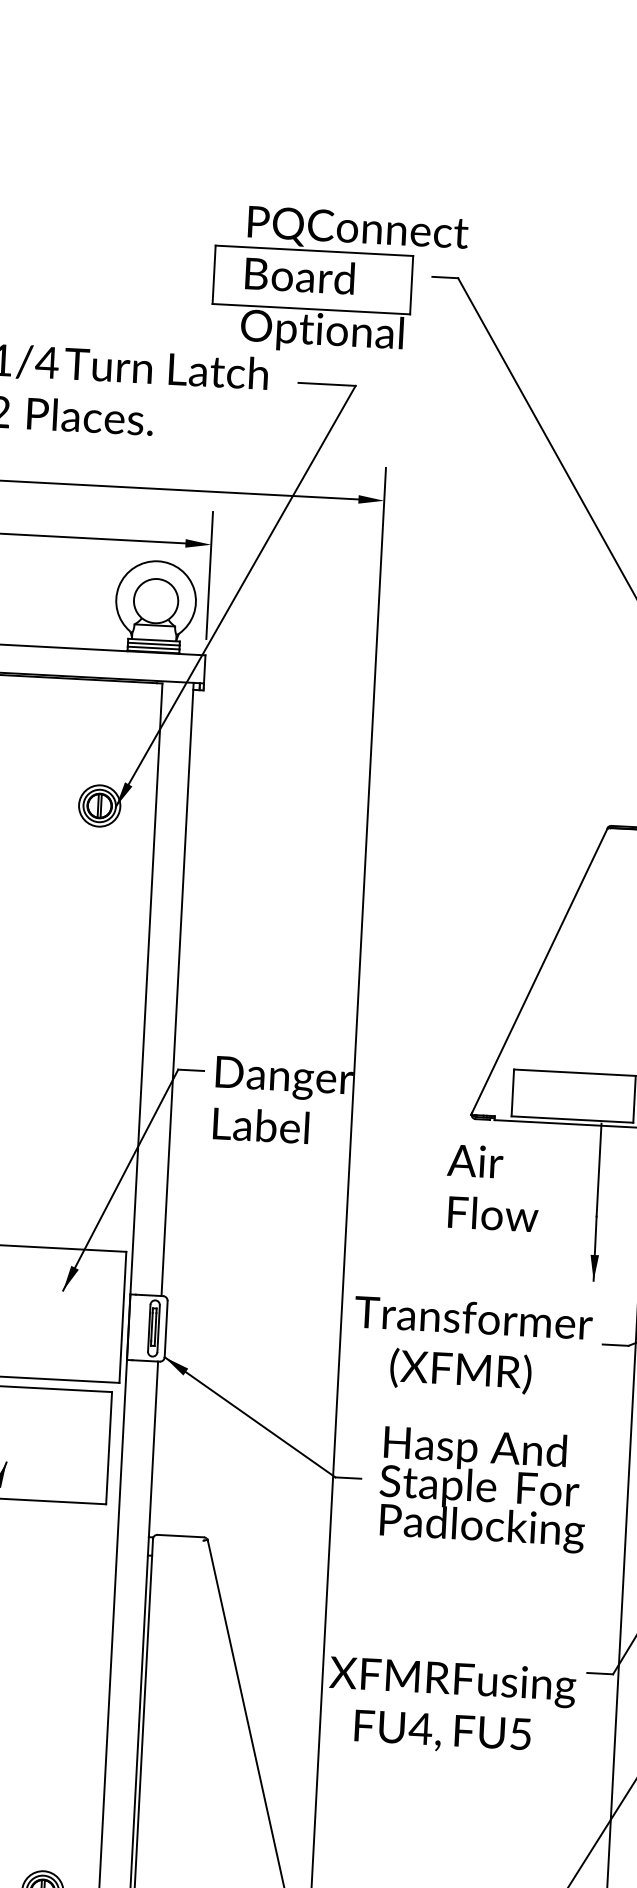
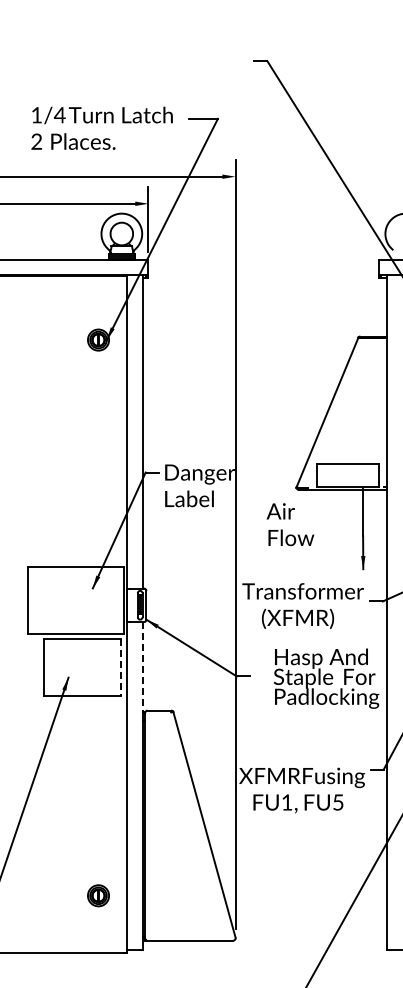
part: (338, 280) -> (206, 65), removed
text: (493, 1187) -> (290, 524), moved
line: (109, 1448) -> (120, 667), solid -> dashed
line: (154, 1450) -> (143, 667), solid -> dashed
text: (483, 1489) -> (326, 678), moved
text: (419, 1728) -> (286, 802), FU4, -> FU1,

